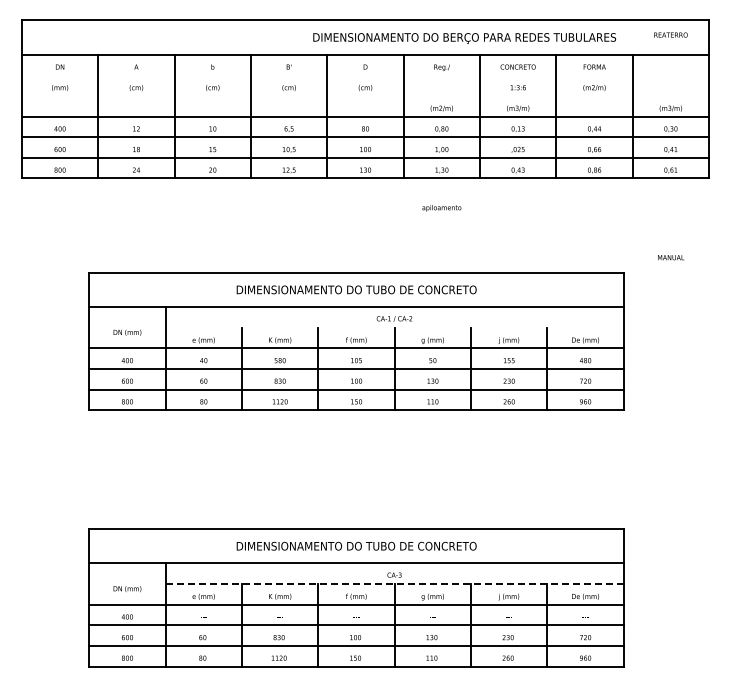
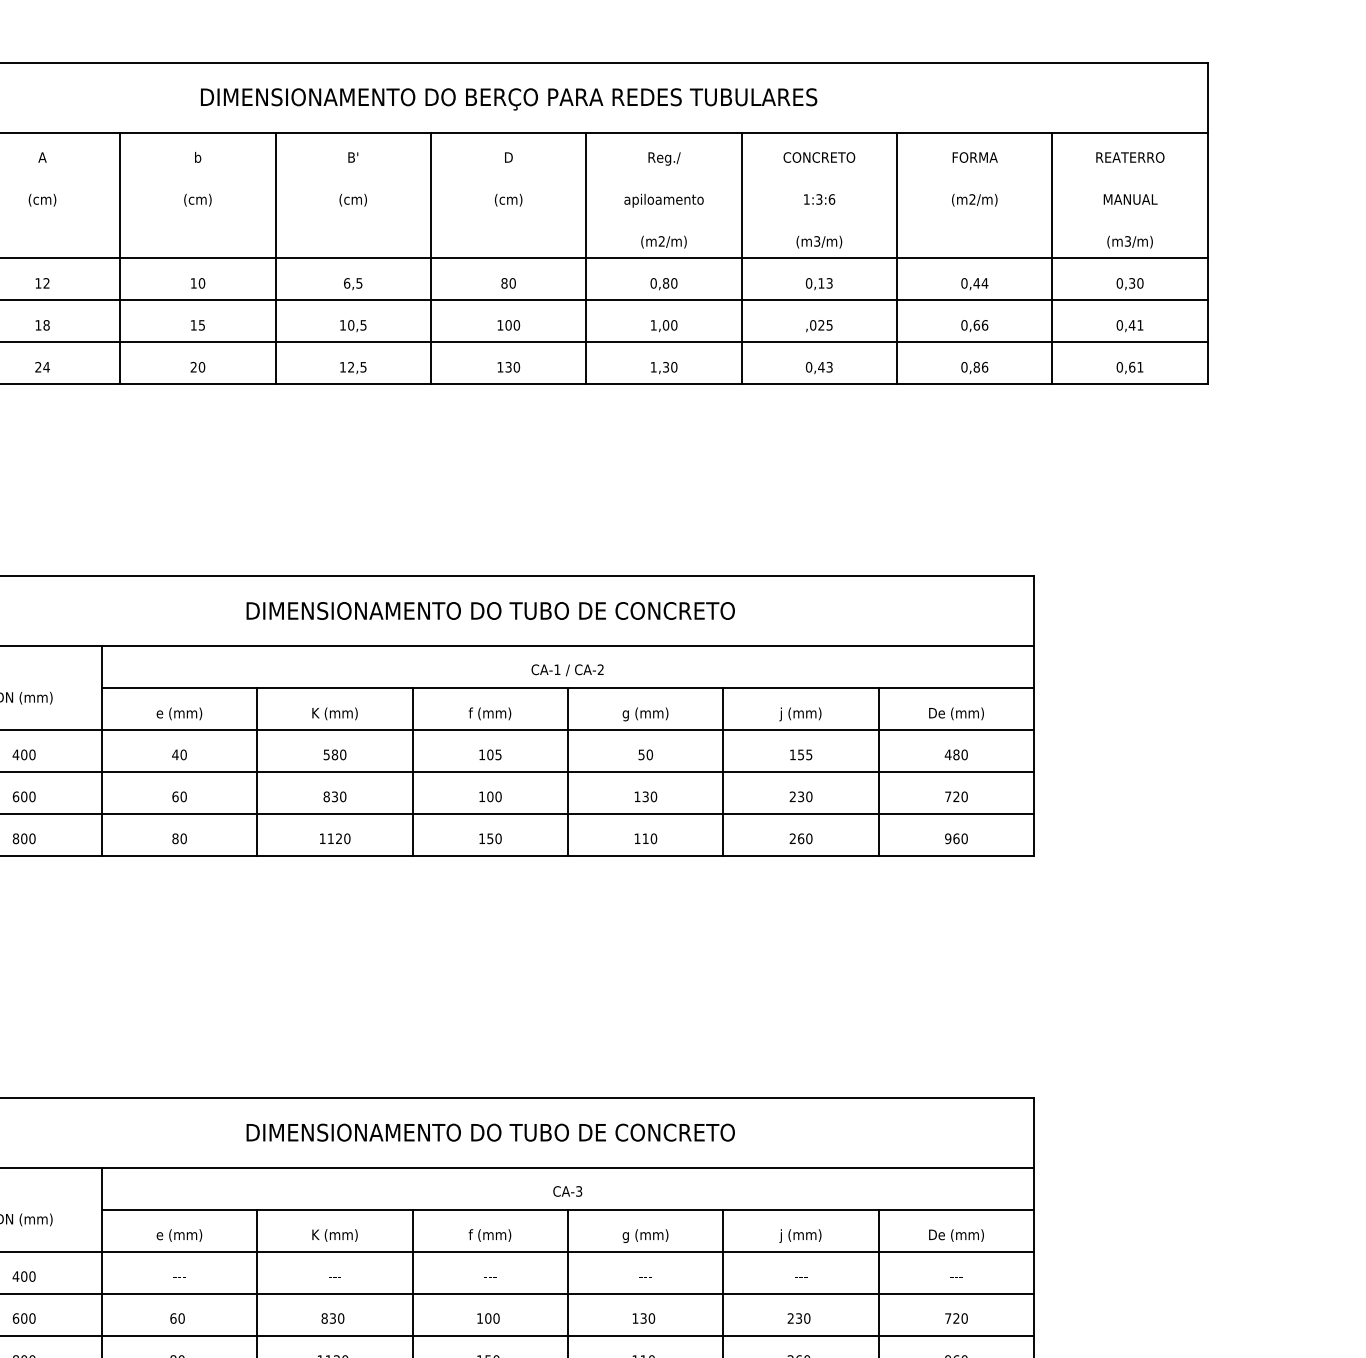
text: (670, 34) -> (1129, 156), moved
text: (464, 38) -> (508, 99), moved
text: (441, 208) -> (663, 201), moved
text: (671, 257) -> (1131, 199), moved
line: (394, 327) -> (567, 687), added
line: (395, 584) -> (569, 1210), dashed -> solid

